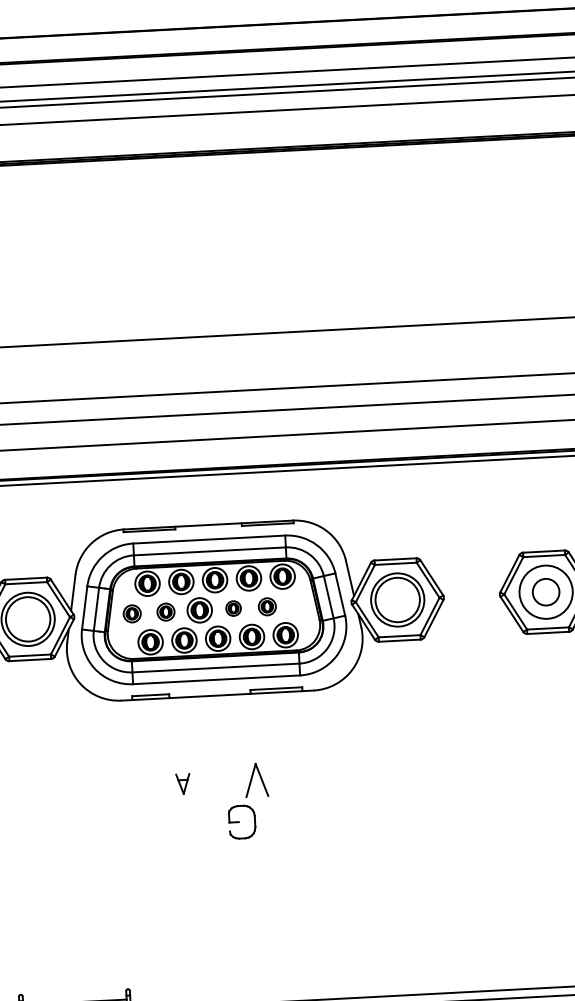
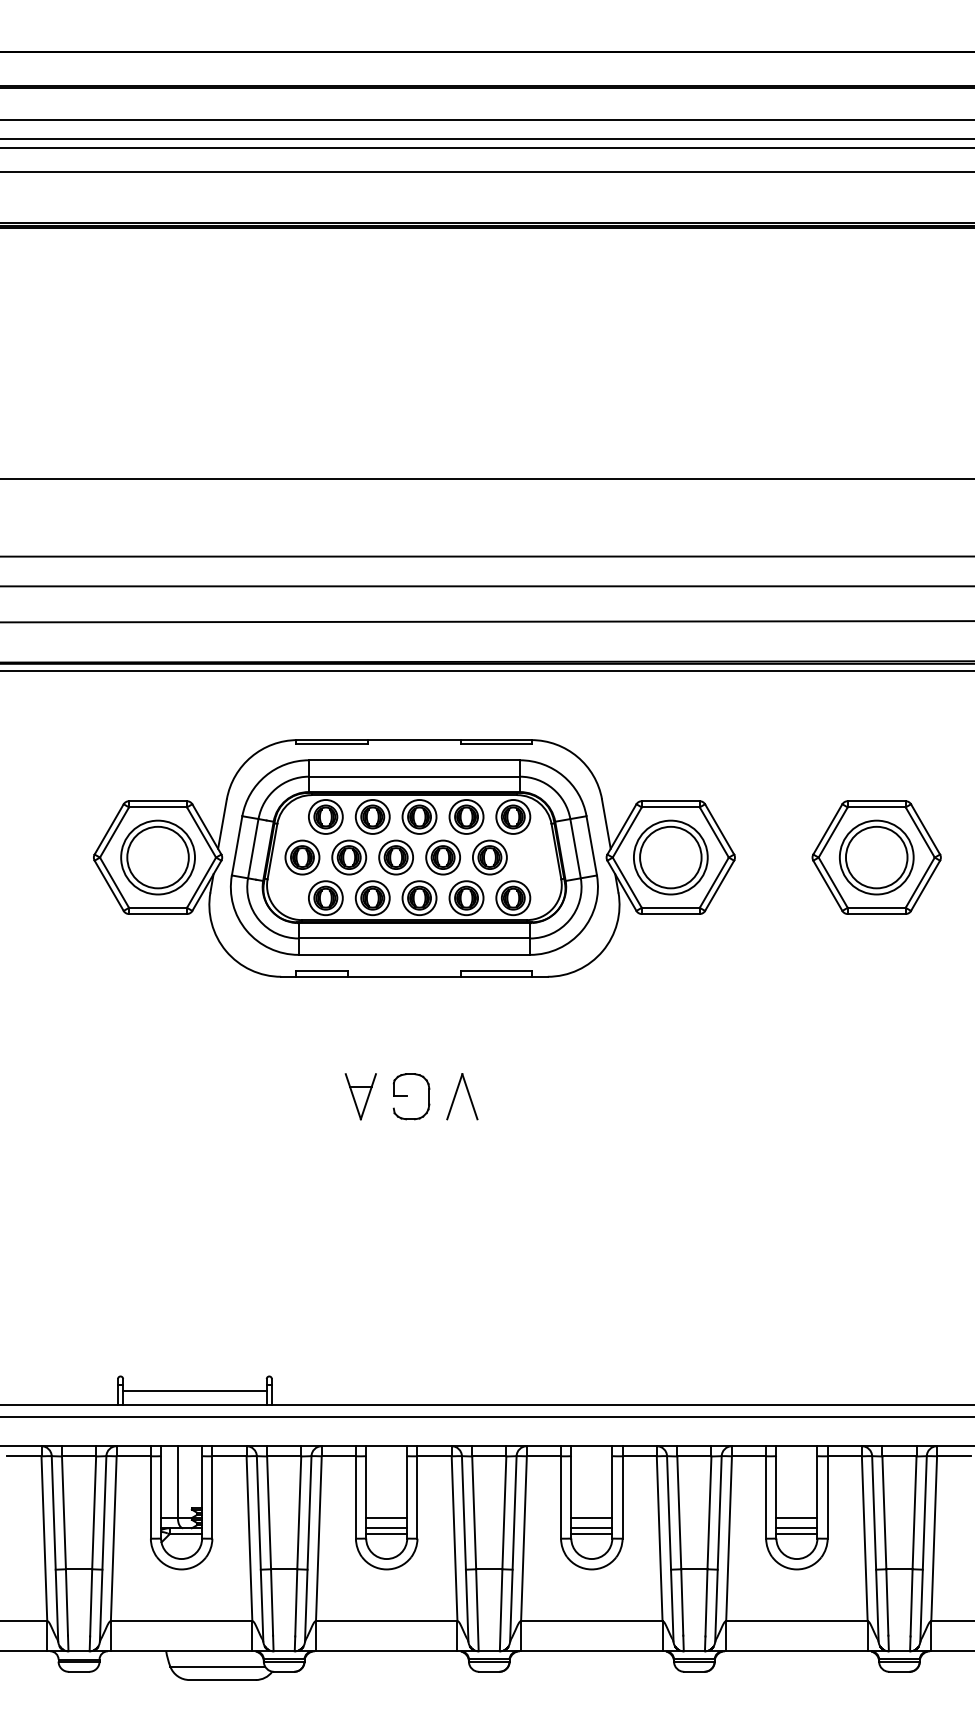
circle: (545, 592) -> (876, 857), size x1.67
part: (267, 606) -> (489, 857), size x1.43
part: (233, 608) -> (442, 857), size x1.67
part: (166, 612) -> (349, 857), size x1.43
part: (132, 613) -> (302, 857), size x1.43
part: (183, 783) -> (360, 1096), size x1.67
part: (242, 822) -> (411, 1096), moved

